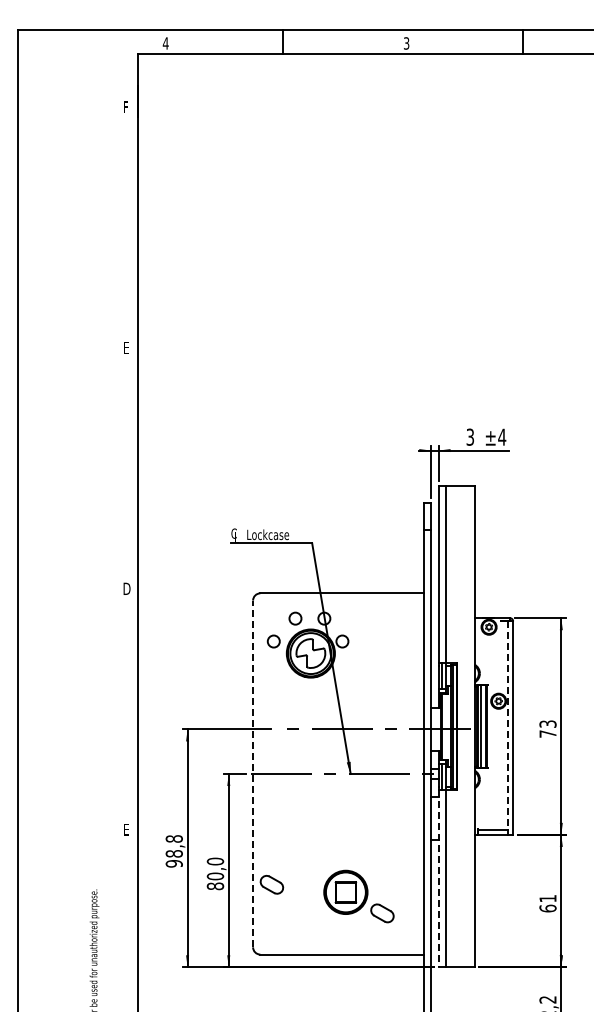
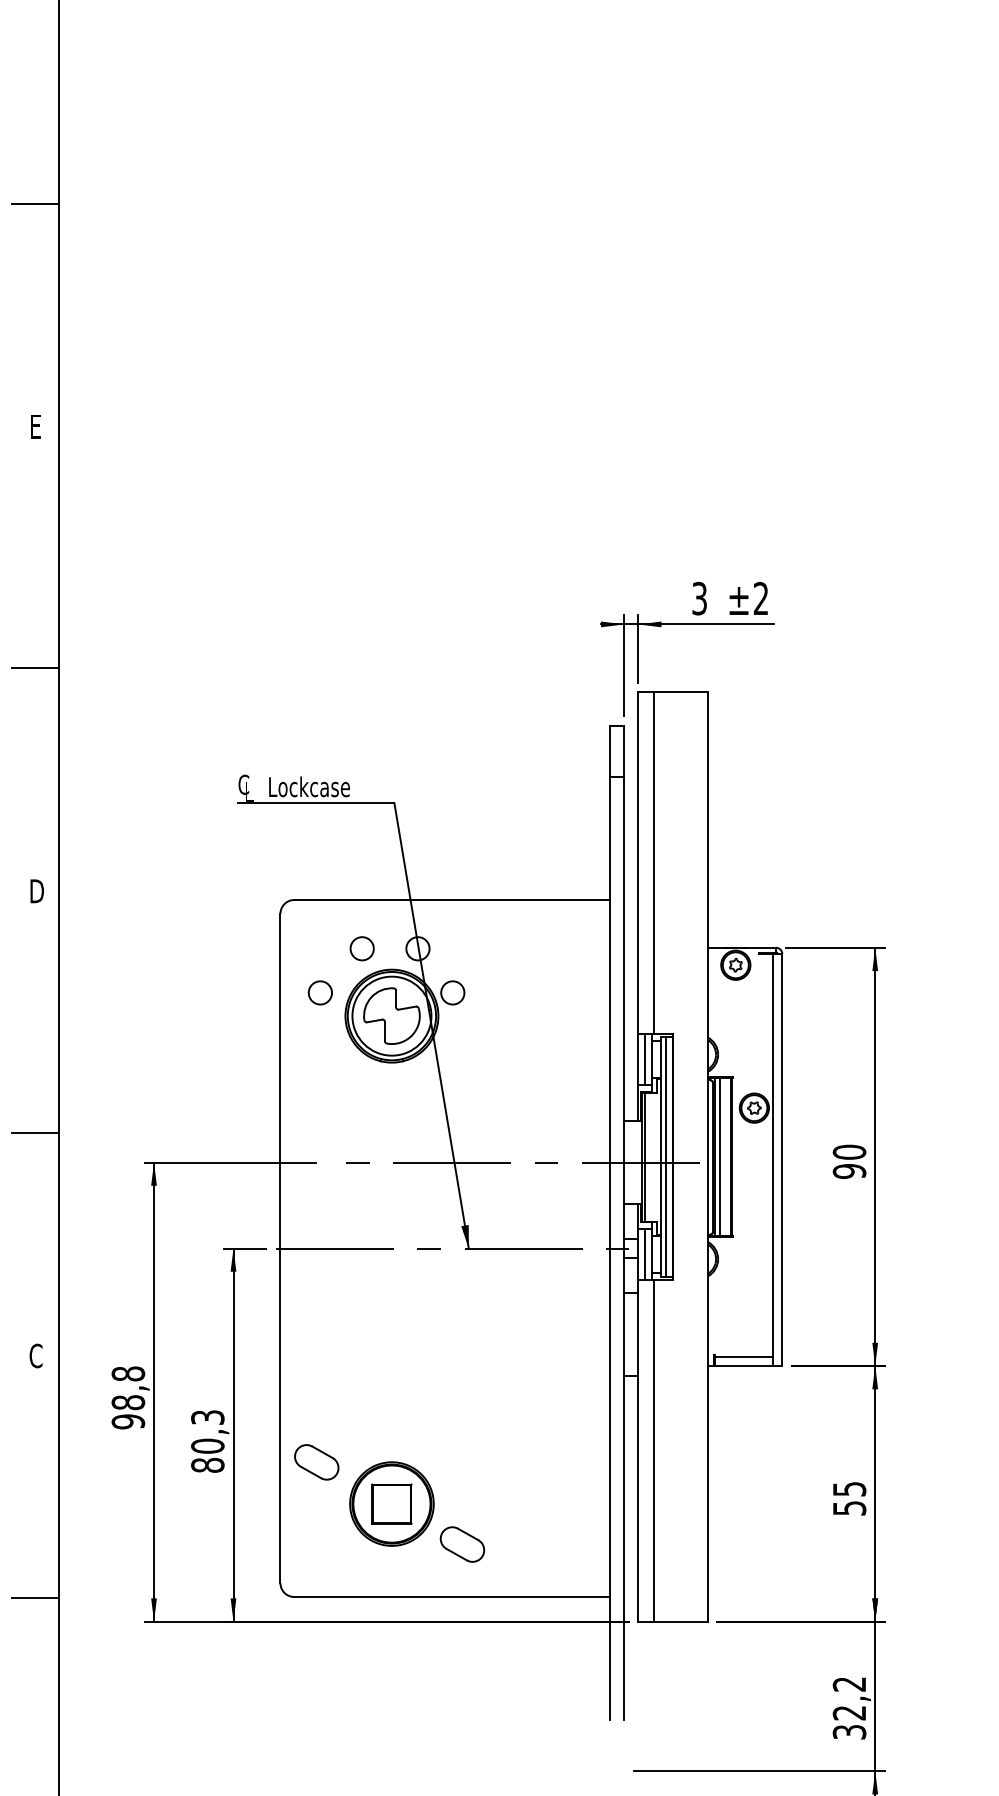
line: (126, 232) -> (36, 203), added
text: (502, 436) -> (761, 597), ±4 -> ±2
line: (126, 473) -> (36, 668), added
line: (126, 714) -> (36, 1133), added
line: (508, 726) -> (773, 1156), dashed -> solid
text: (547, 728) -> (848, 1160), 73 -> 90
line: (253, 773) -> (281, 1247), dashed -> solid
text: (126, 829) -> (36, 1355), E -> C
text: (215, 861) -> (207, 1417), 80,0 -> 80,3
line: (438, 879) -> (638, 1452), dashed -> solid
part: (358, 896) -> (416, 1511), moved
text: (547, 903) -> (848, 1498), 61 -> 55
line: (126, 955) -> (36, 1598), added

